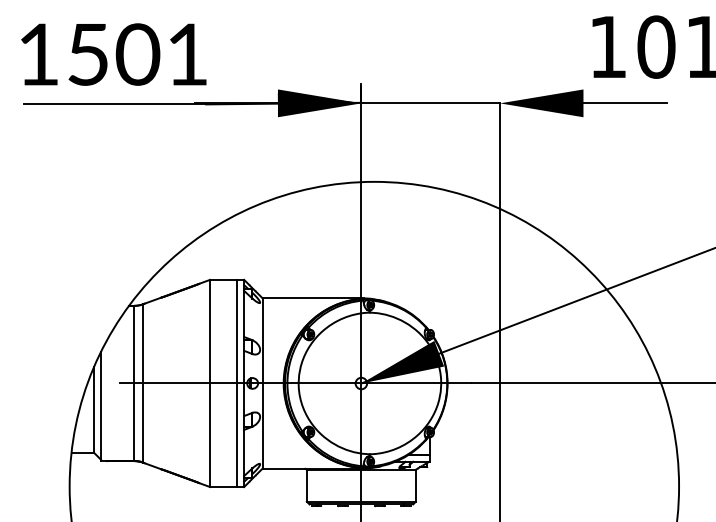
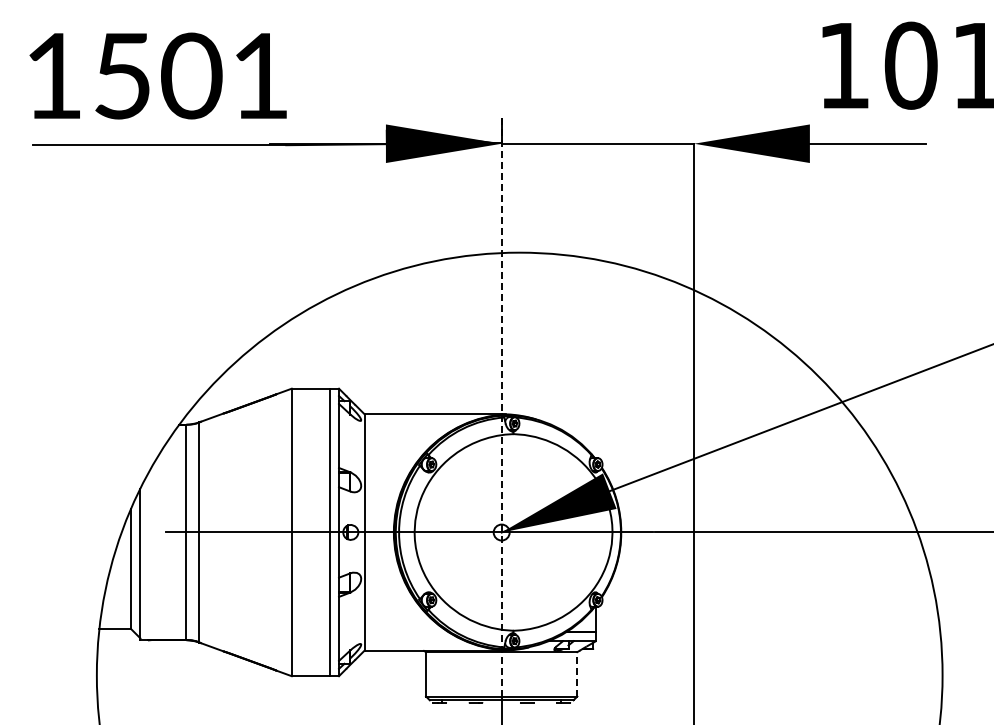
line: (361, 292) -> (501, 406), solid -> dashed
line: (416, 485) -> (577, 673), solid -> dashed

